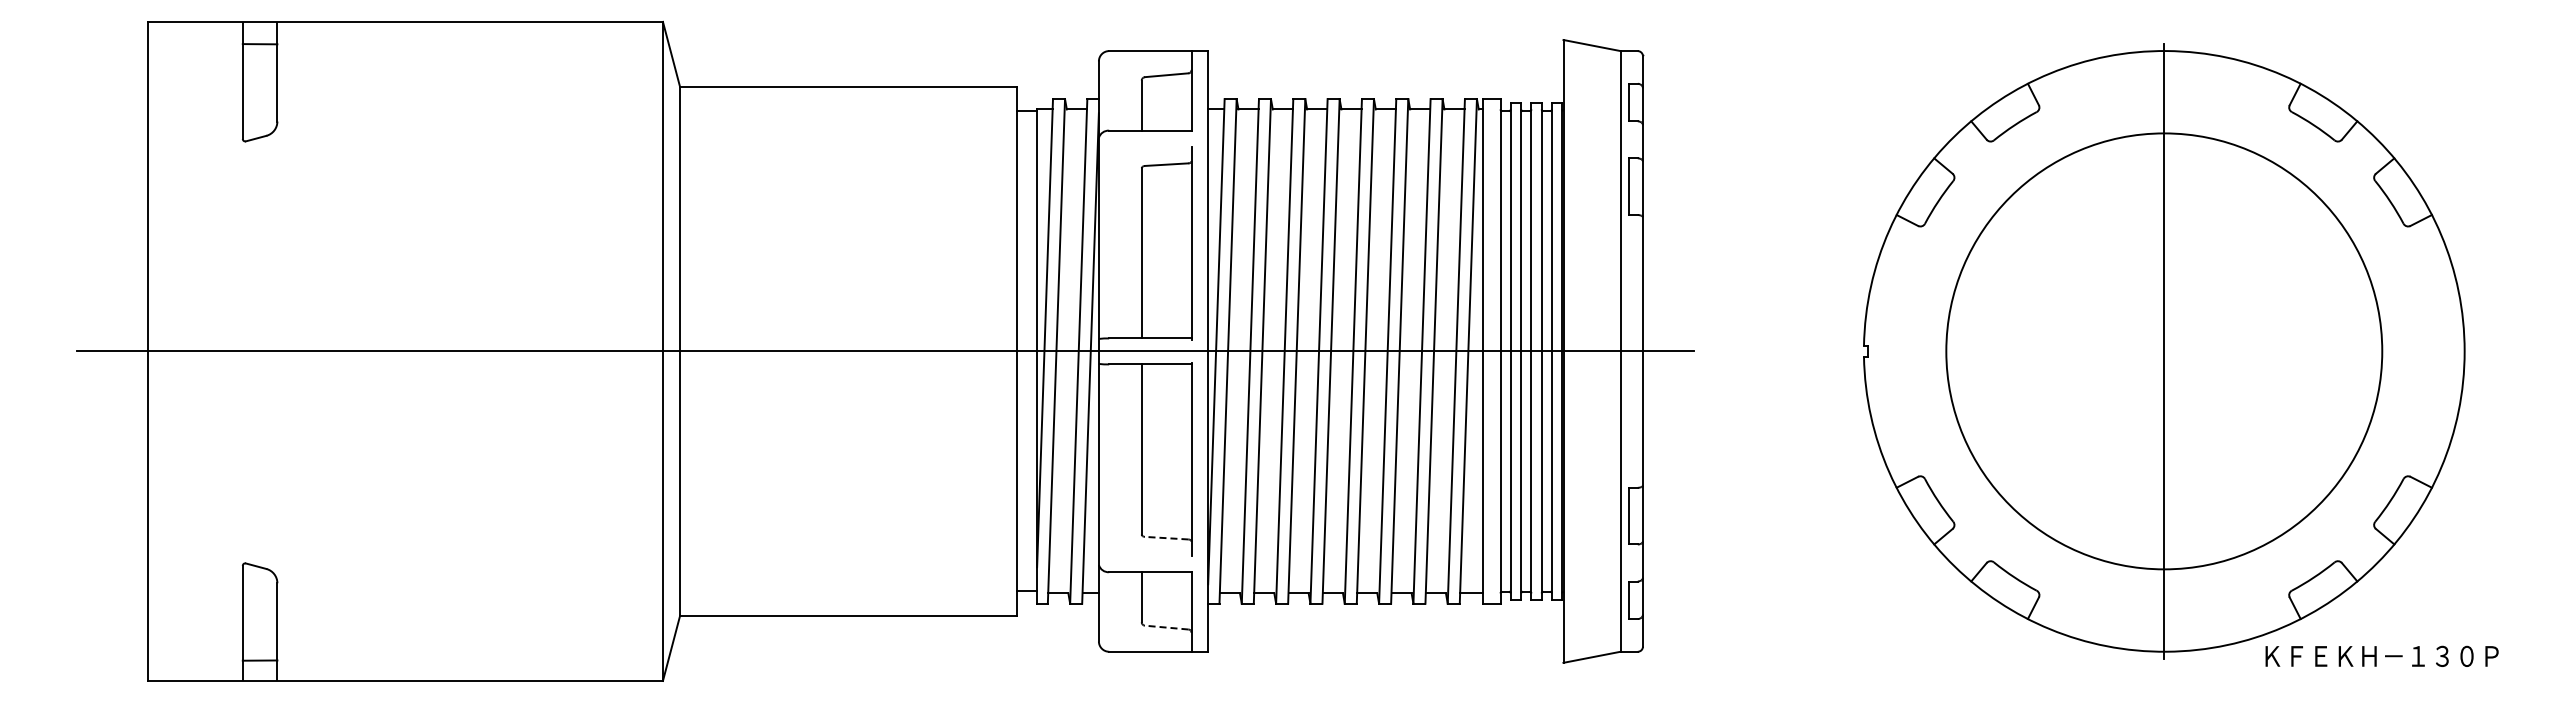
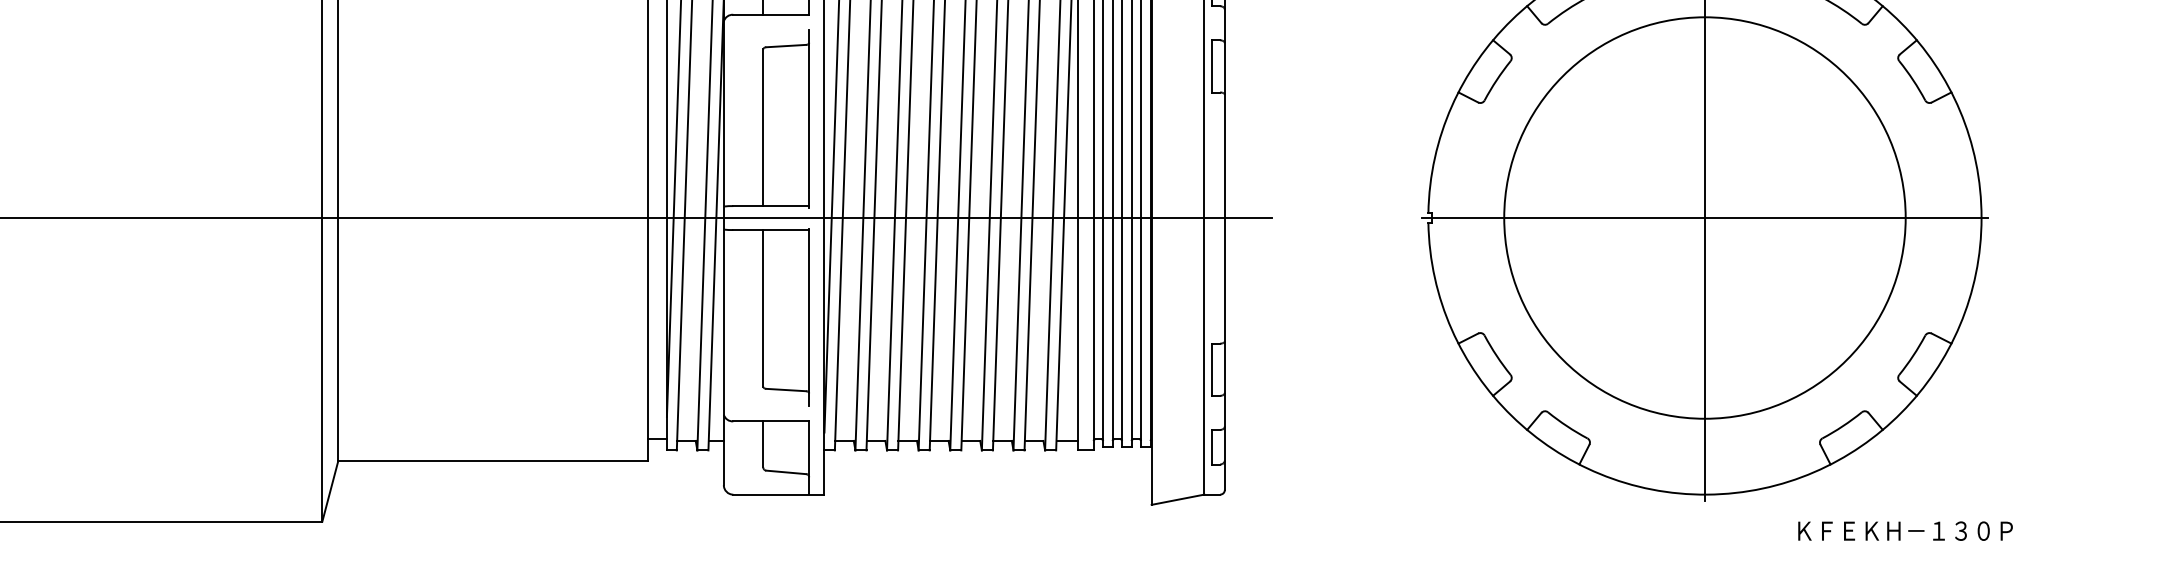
line: (2164, 351) -> (1705, 218), added
line: (1166, 538) -> (786, 390), dashed -> solid
line: (1166, 627) -> (786, 472), dashed -> solid
text: (2381, 655) -> (1904, 530), moved

